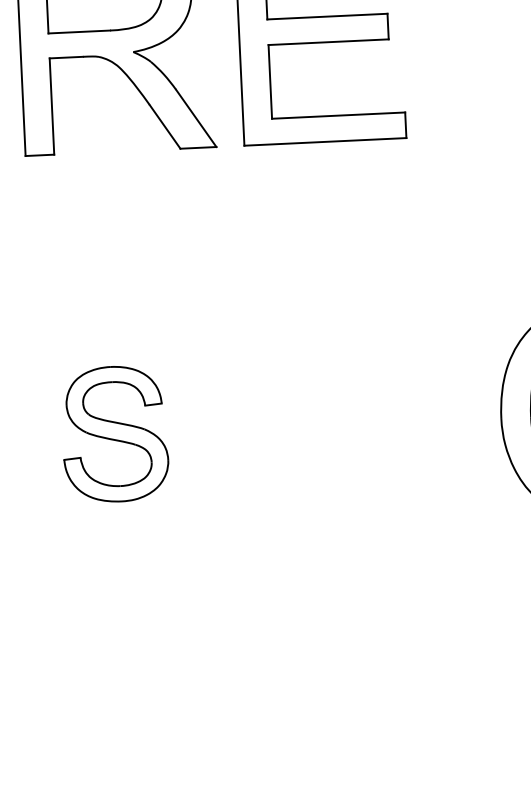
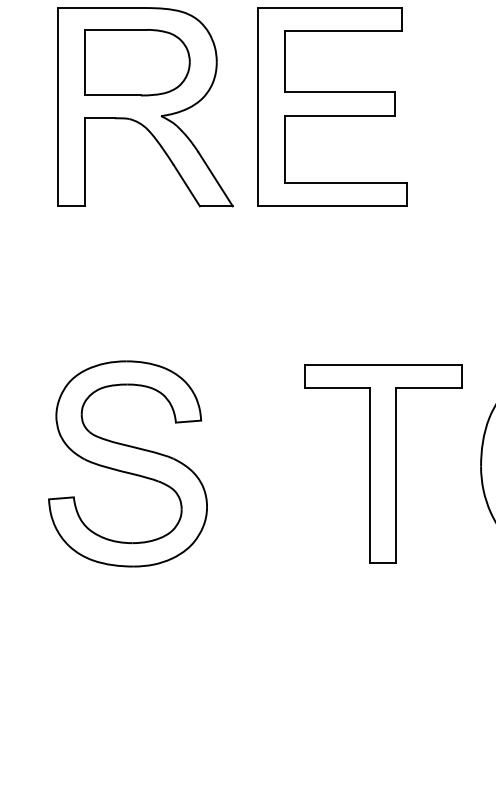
part: (394, 420) -> (383, 463), added
part: (114, 433) -> (127, 463), size x1.67

